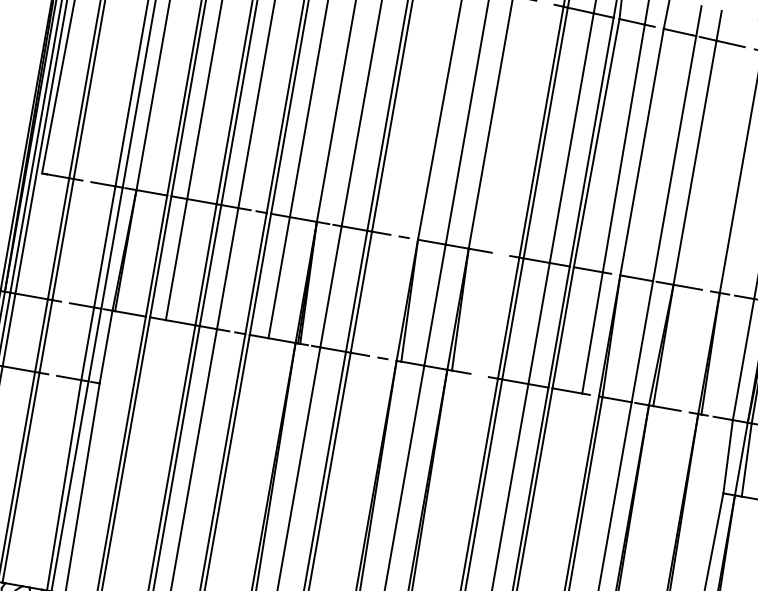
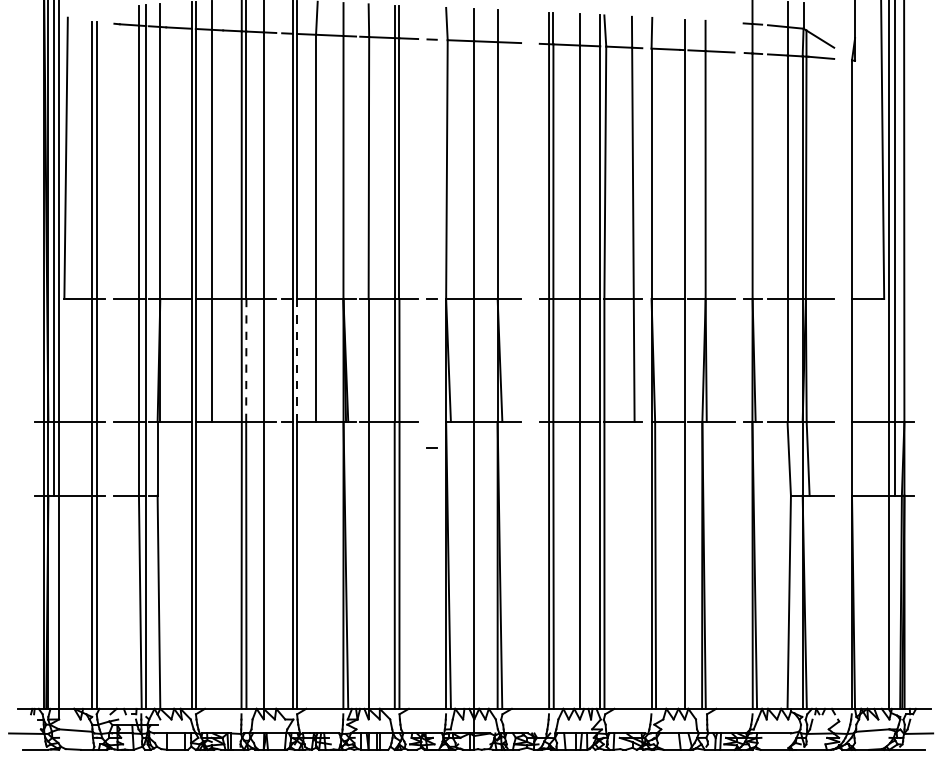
line: (210, 265) -> (246, 360), solid -> dashed
line: (260, 274) -> (297, 360), solid -> dashed
line: (382, 357) -> (431, 447), moved

